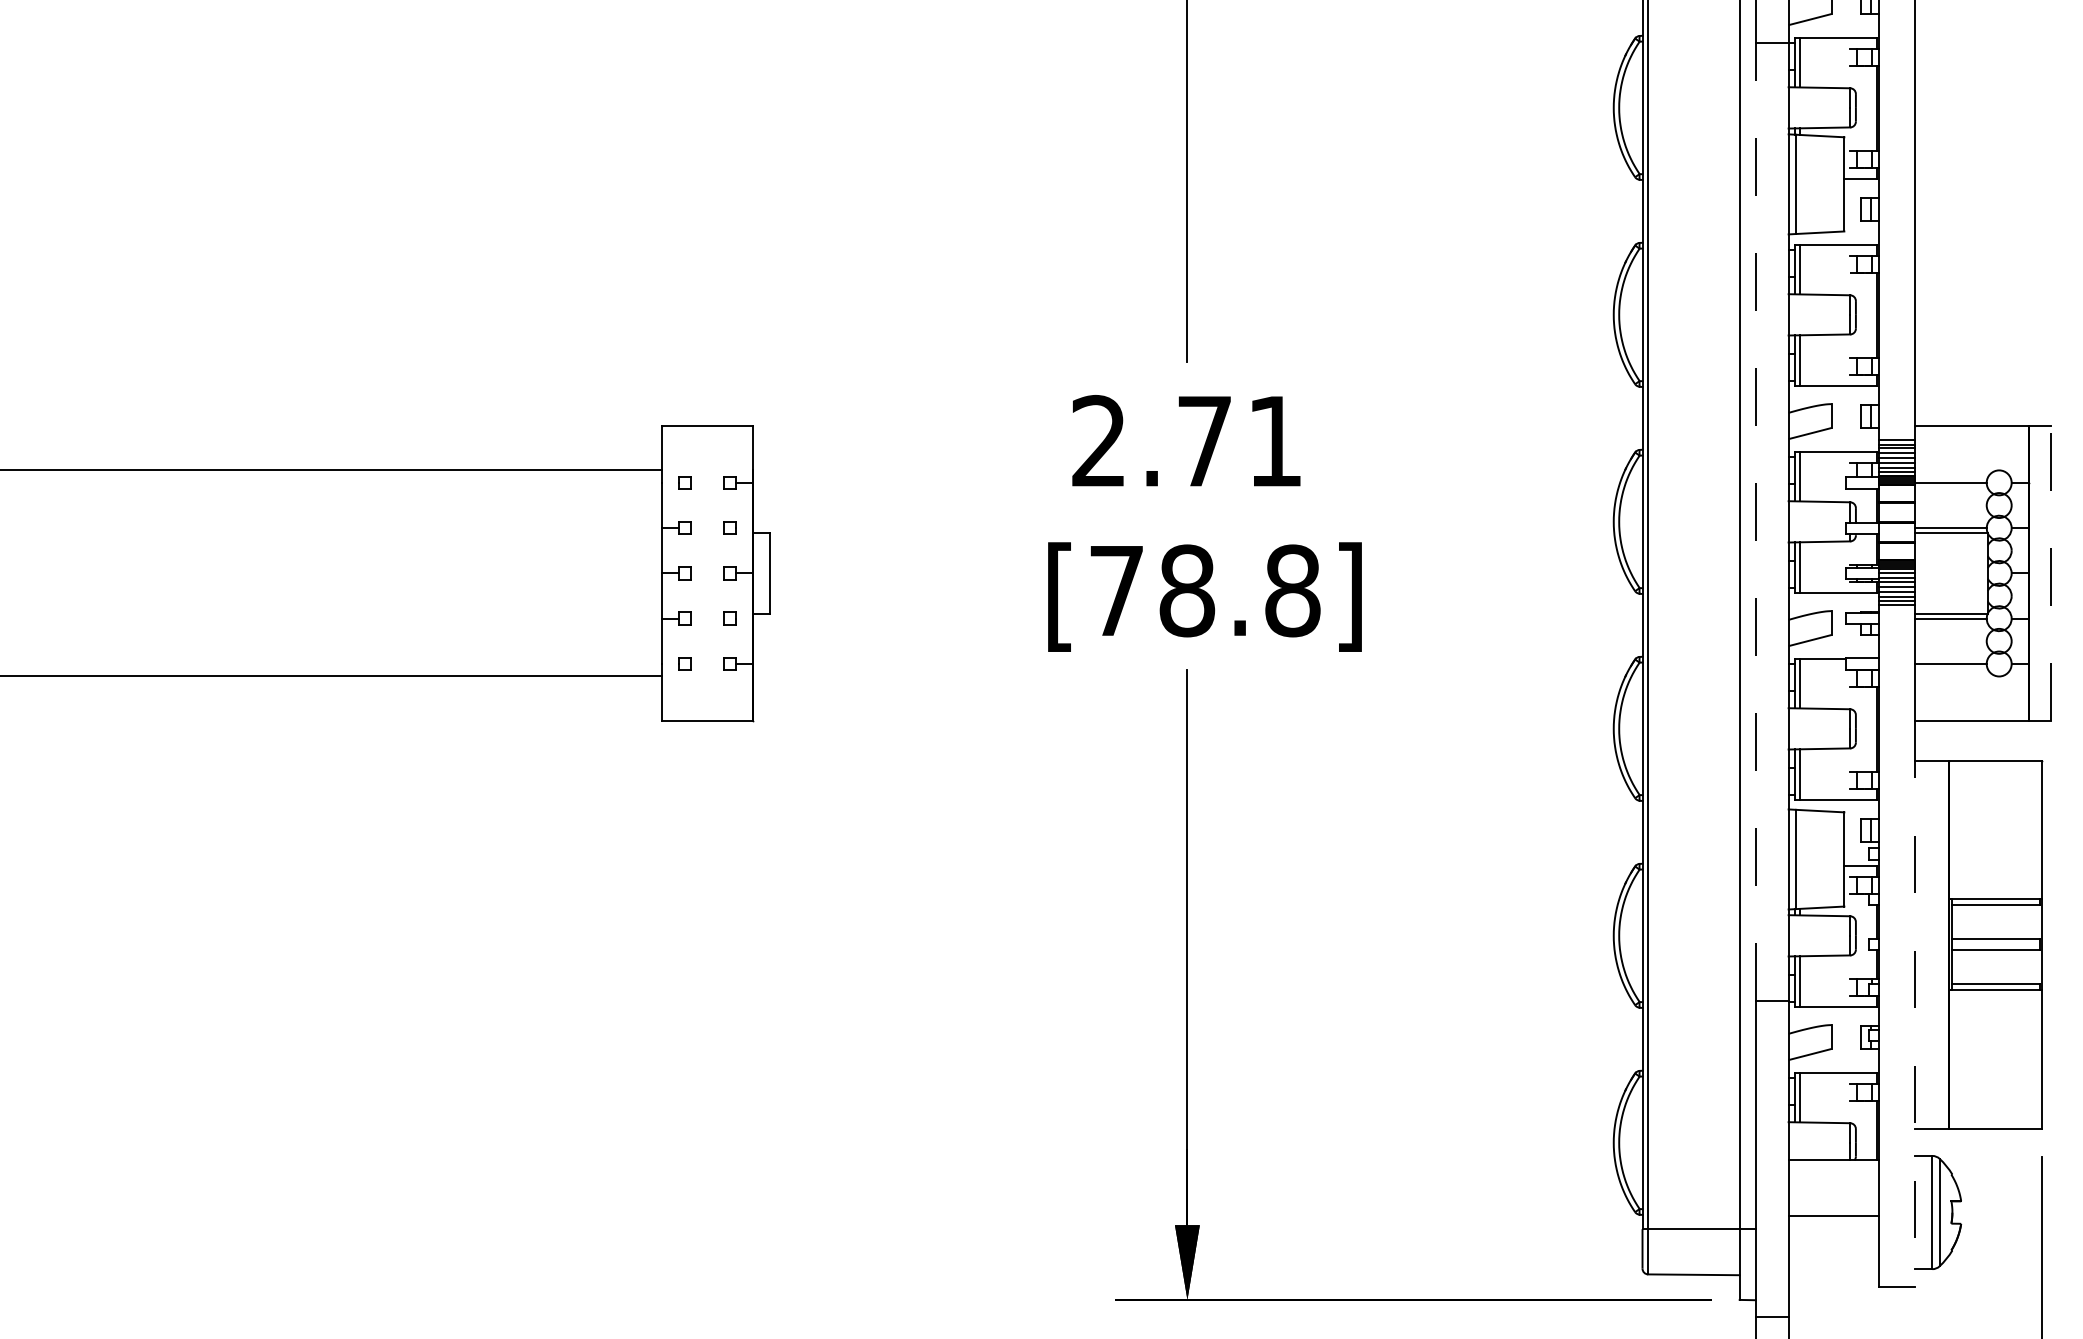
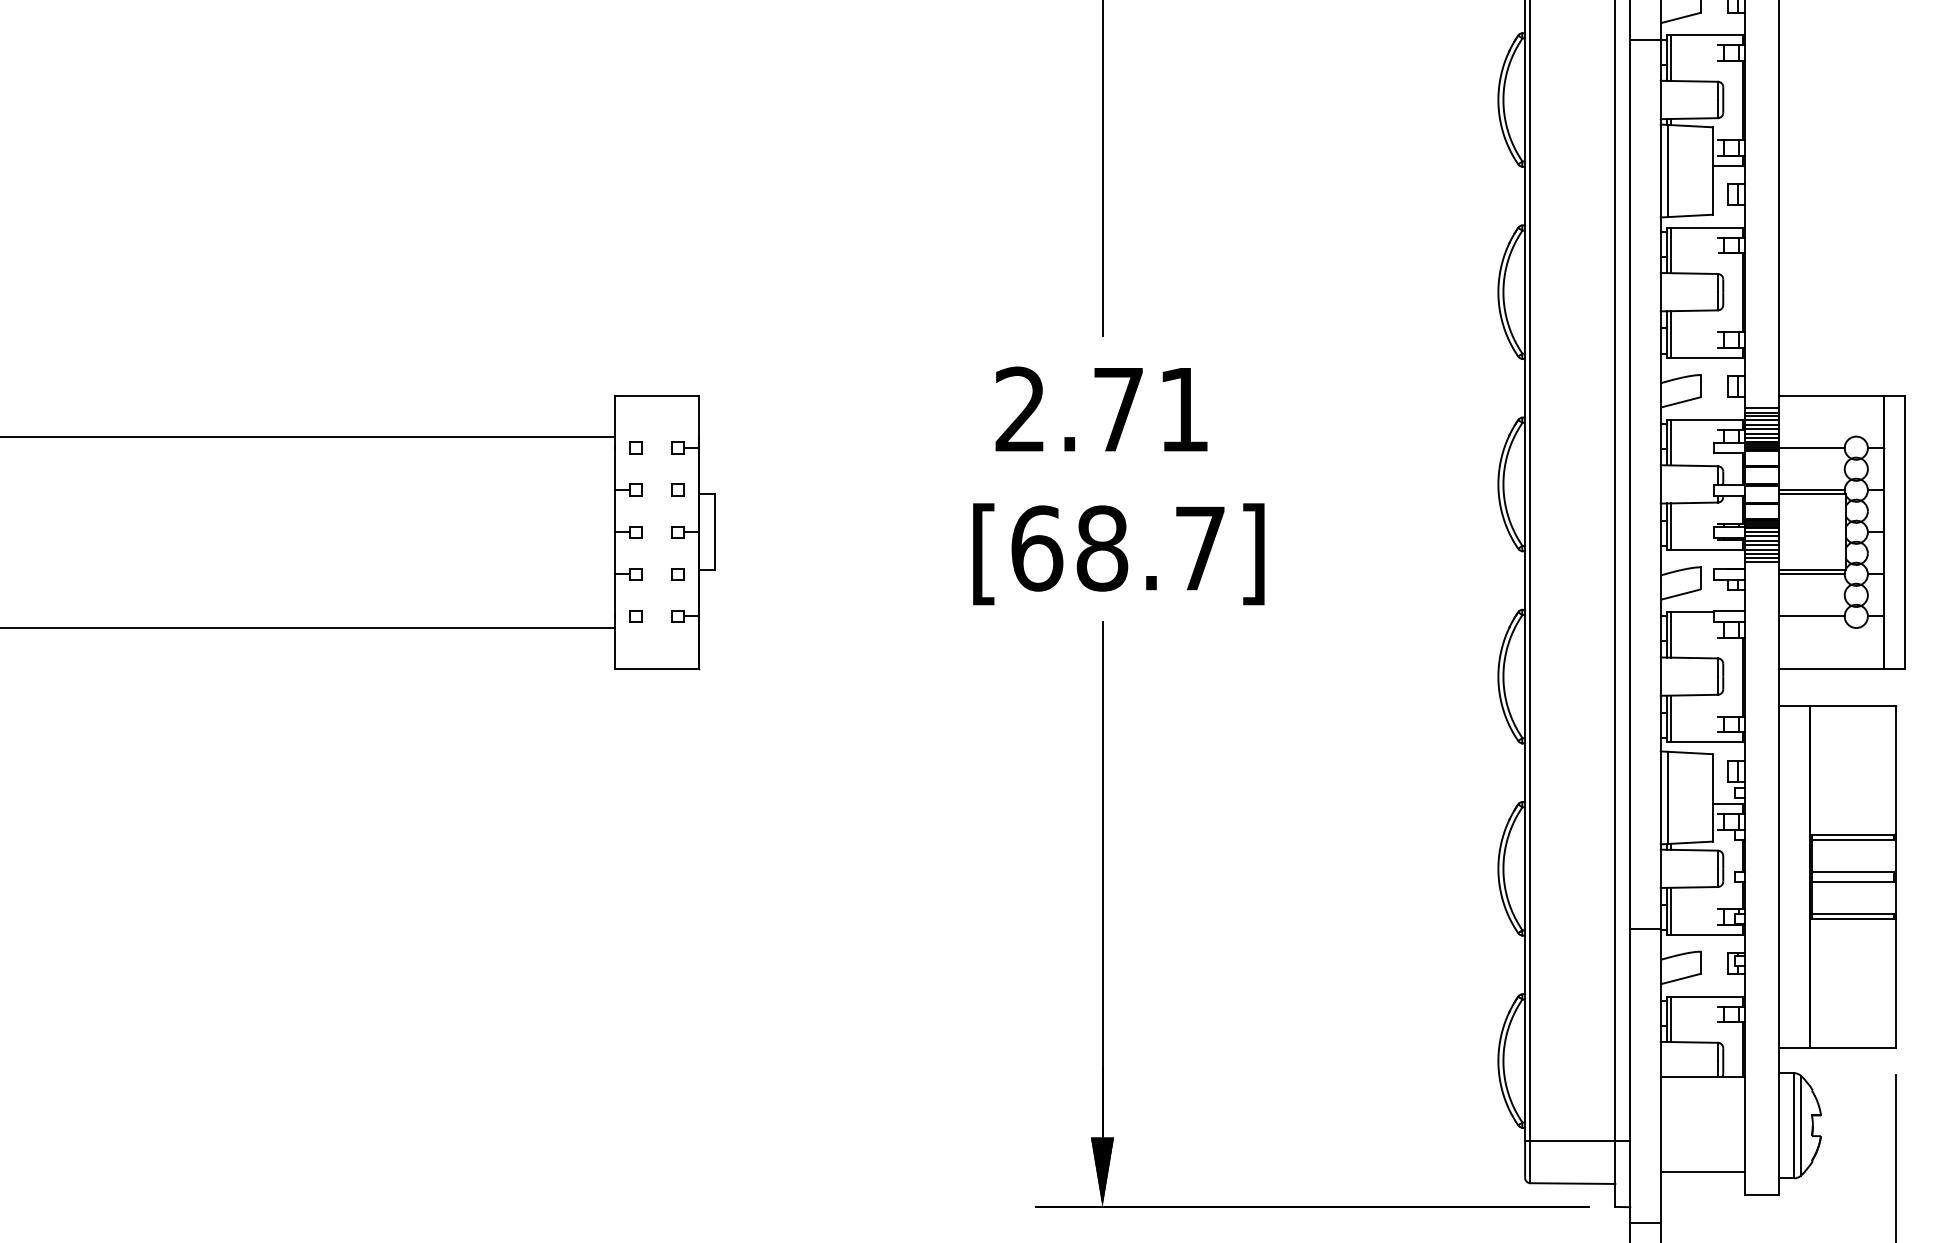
line: (1755, 521) -> (1630, 484), dashed -> solid
line: (2051, 572) -> (1904, 531), dashed -> solid
text: (1204, 590) -> (1118, 548), [78.8] -> [68.7]
line: (1915, 1004) -> (1778, 932), dashed -> solid
line: (1833, 1216) -> (1702, 1172), moved

